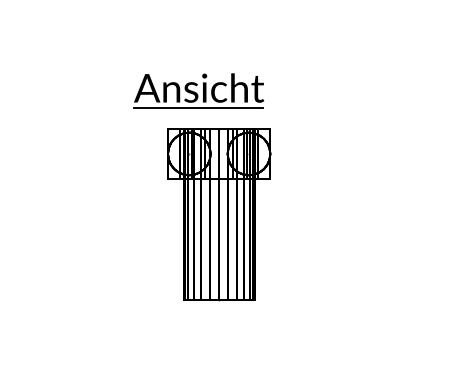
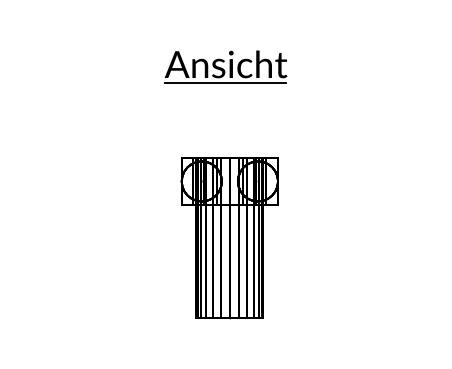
part: (218, 214) -> (229, 238), moved

